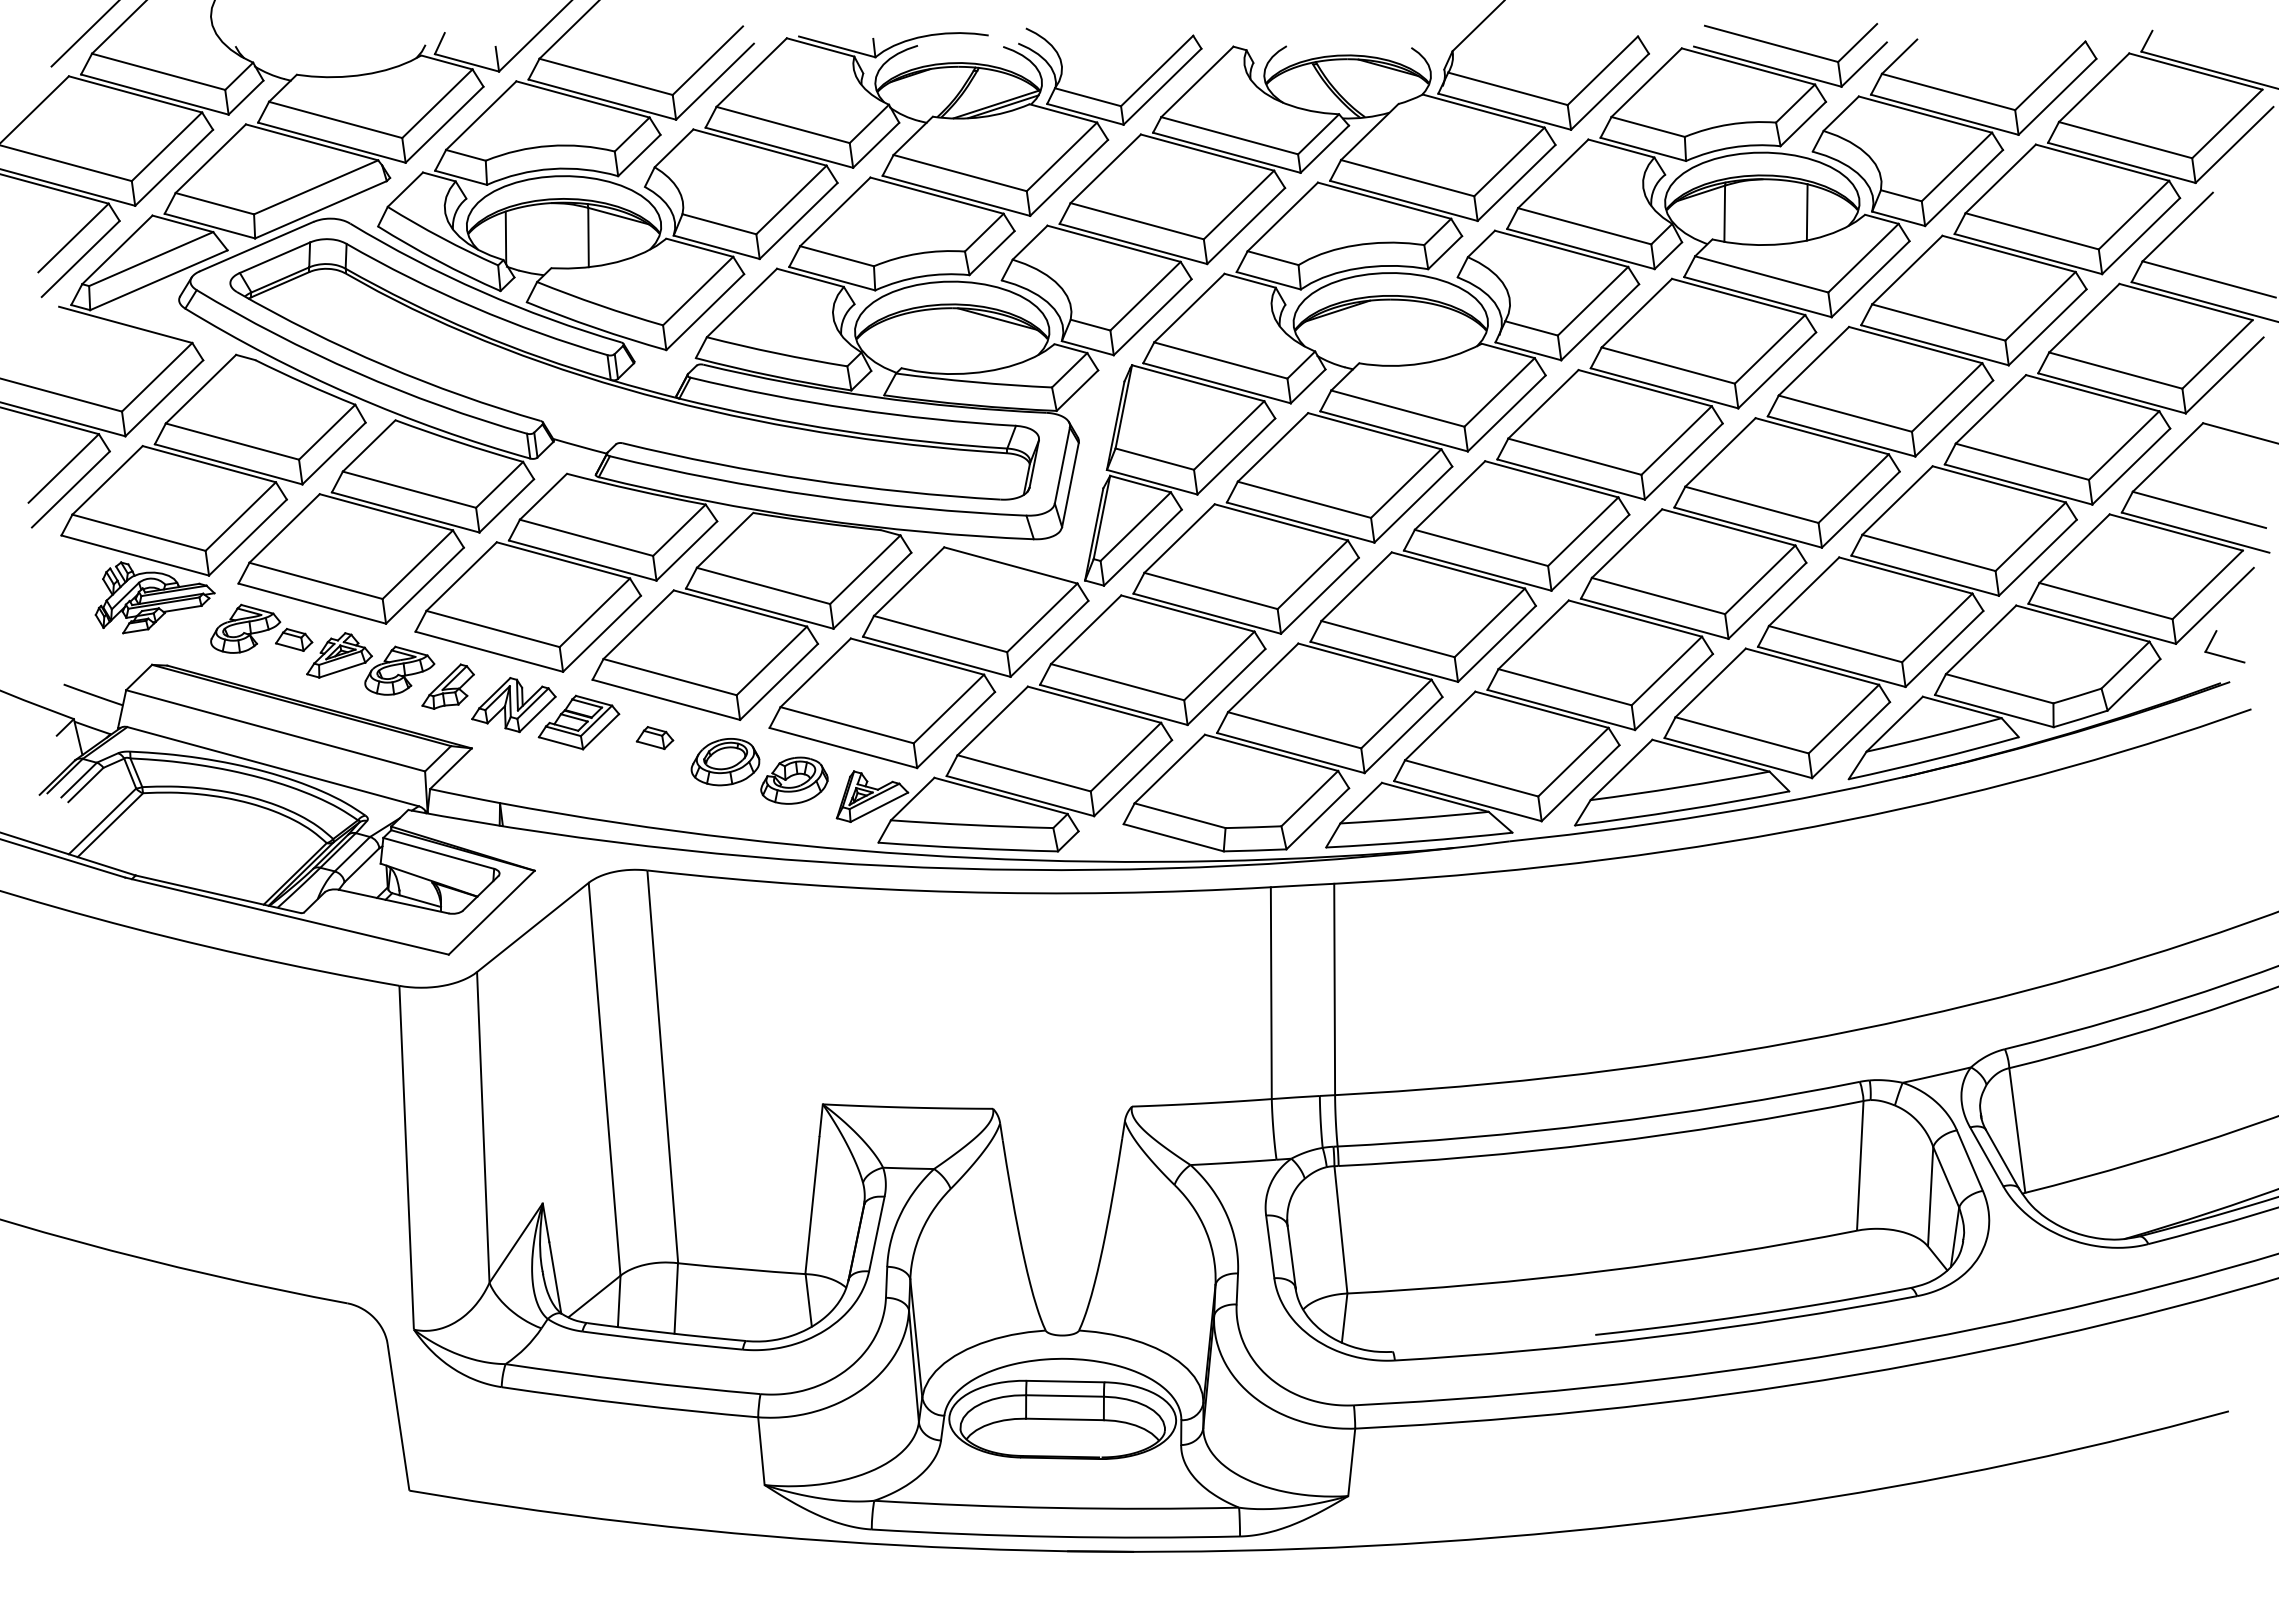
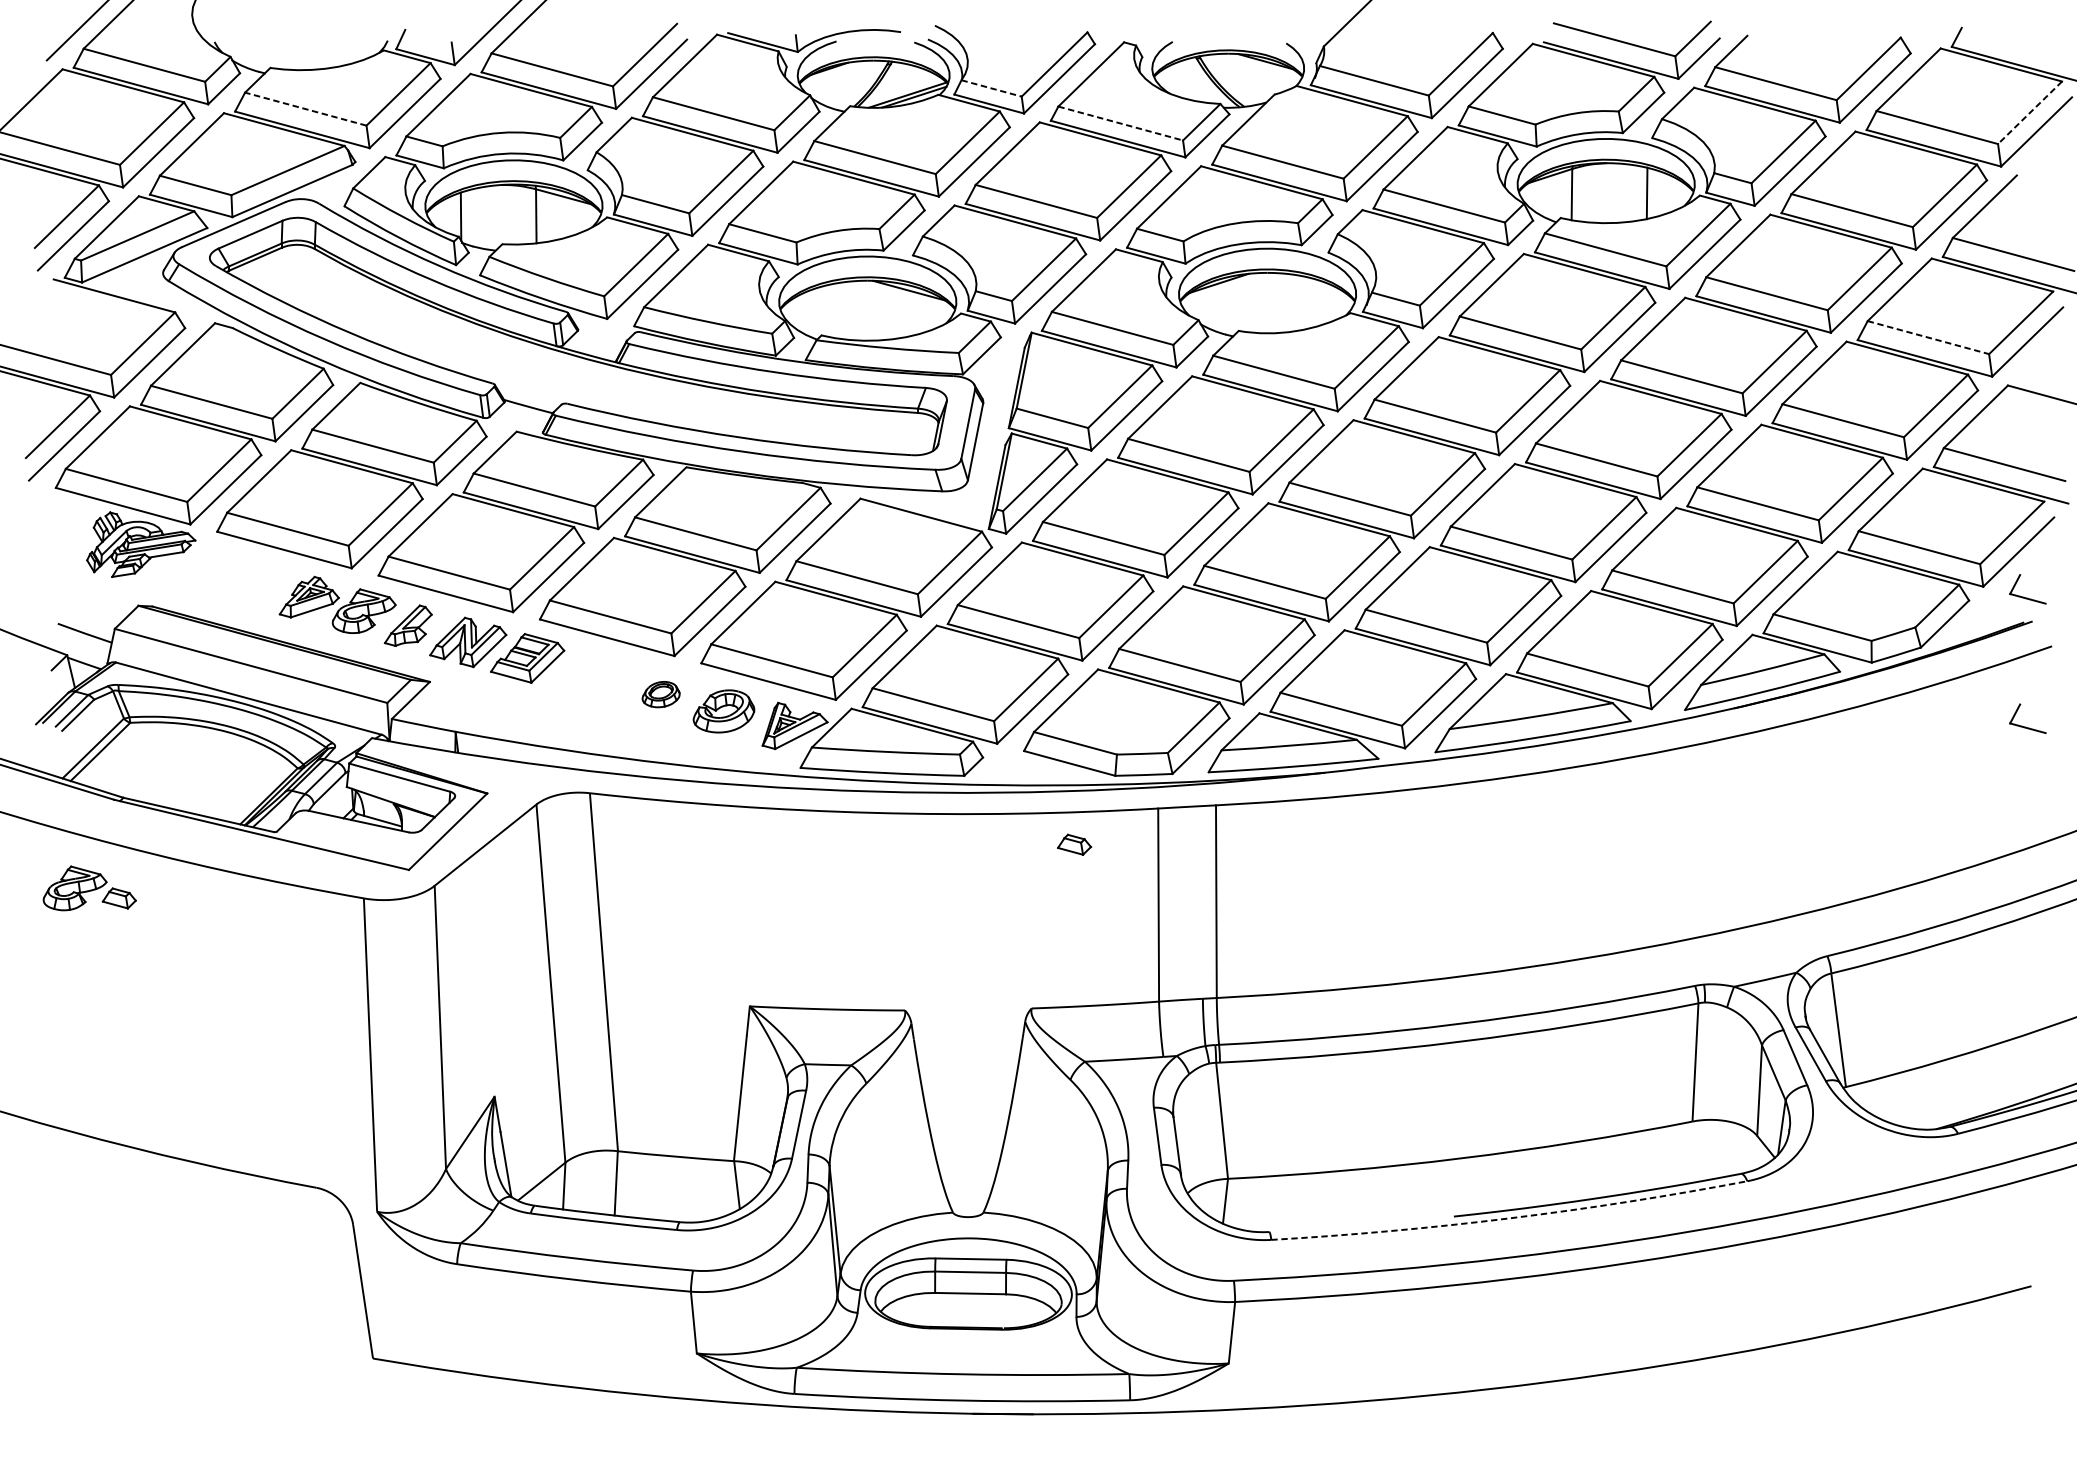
line: (1088, 97) -> (992, 88), solid -> dashed
line: (335, 119) -> (305, 108), solid -> dashed
line: (2227, 124) -> (2030, 113), solid -> dashed
line: (1229, 135) -> (1120, 123), solid -> dashed
line: (2116, 370) -> (1929, 337), solid -> dashed
part: (261, 628) -> (89, 888), moved
part: (654, 738) -> (1074, 845), moved
part: (725, 762) -> (661, 694), size x0.6
part: (2223, 797) -> (2026, 726), added
arc: (1657, 1336) -> (1510, 1218), solid -> dashed

